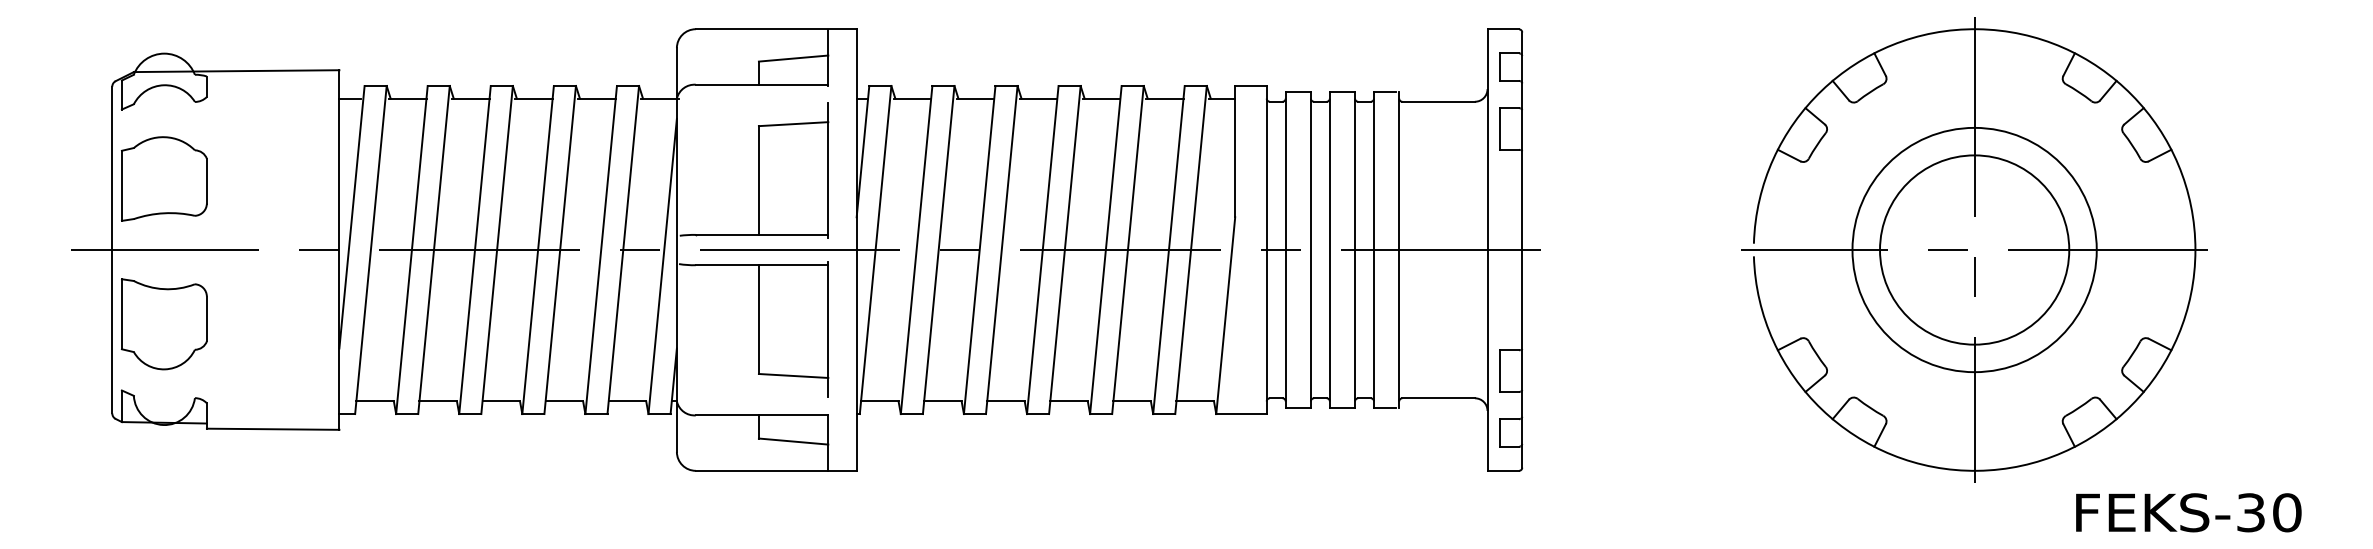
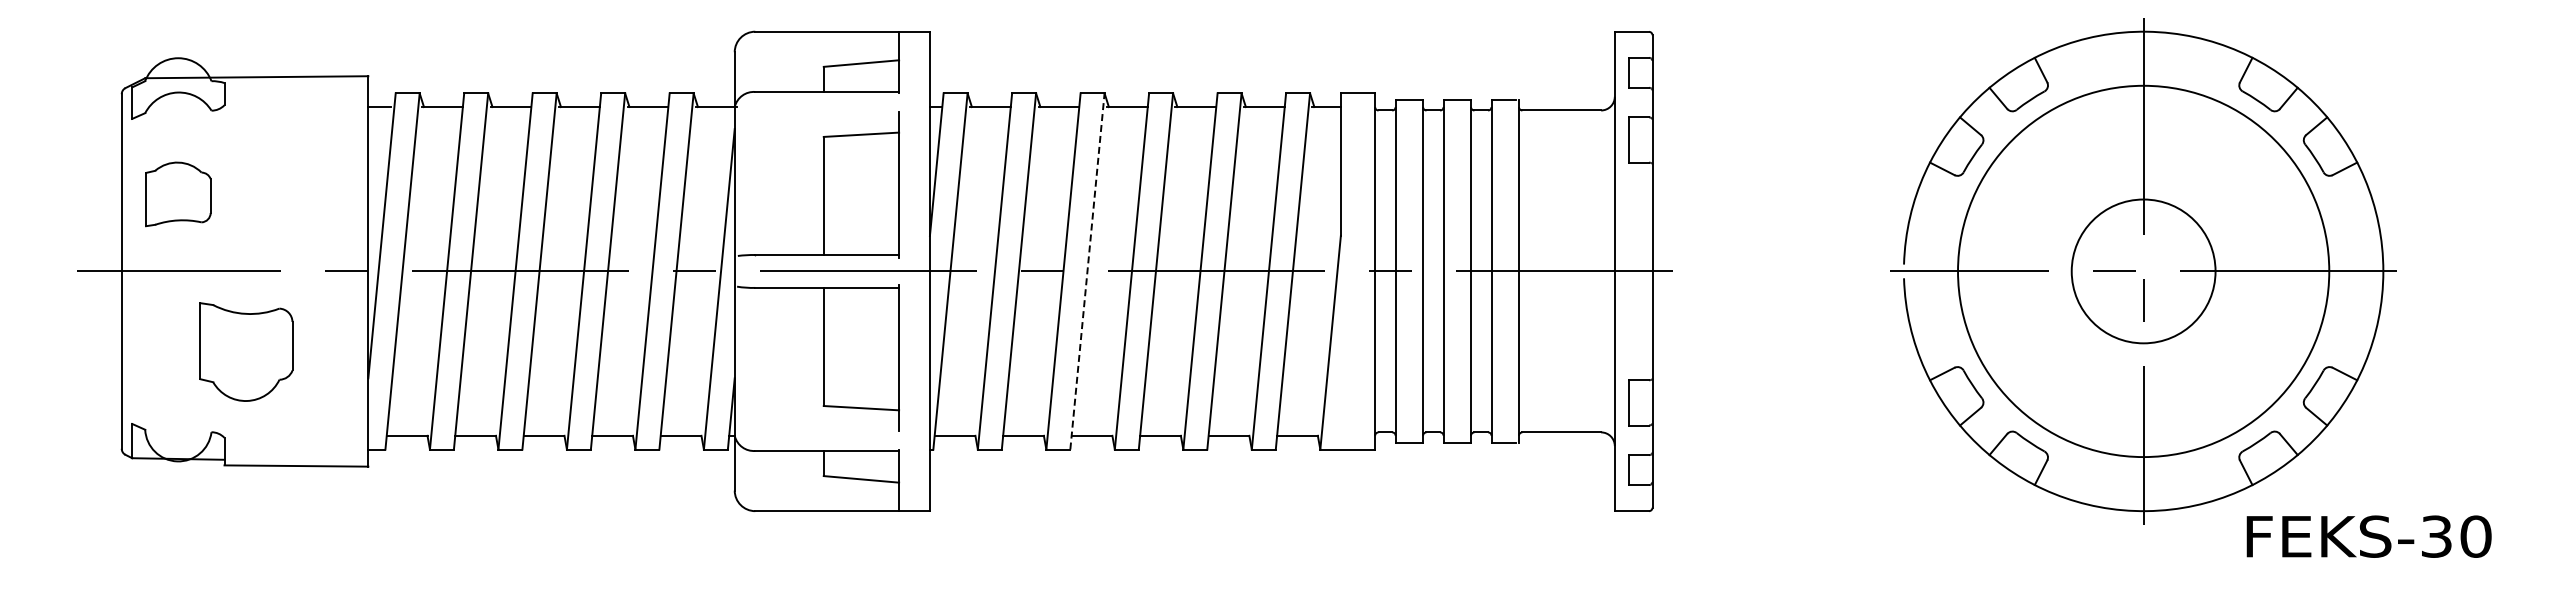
part: (164, 179) -> (178, 194), size x0.7
line: (1001, 250) -> (1087, 271), solid -> dashed
circle: (1974, 250) -> (2143, 271), size x0.7
circle: (1974, 250) -> (2143, 271), size x1.4
part: (164, 323) -> (246, 351), moved
text: (2188, 512) -> (2368, 536), moved

